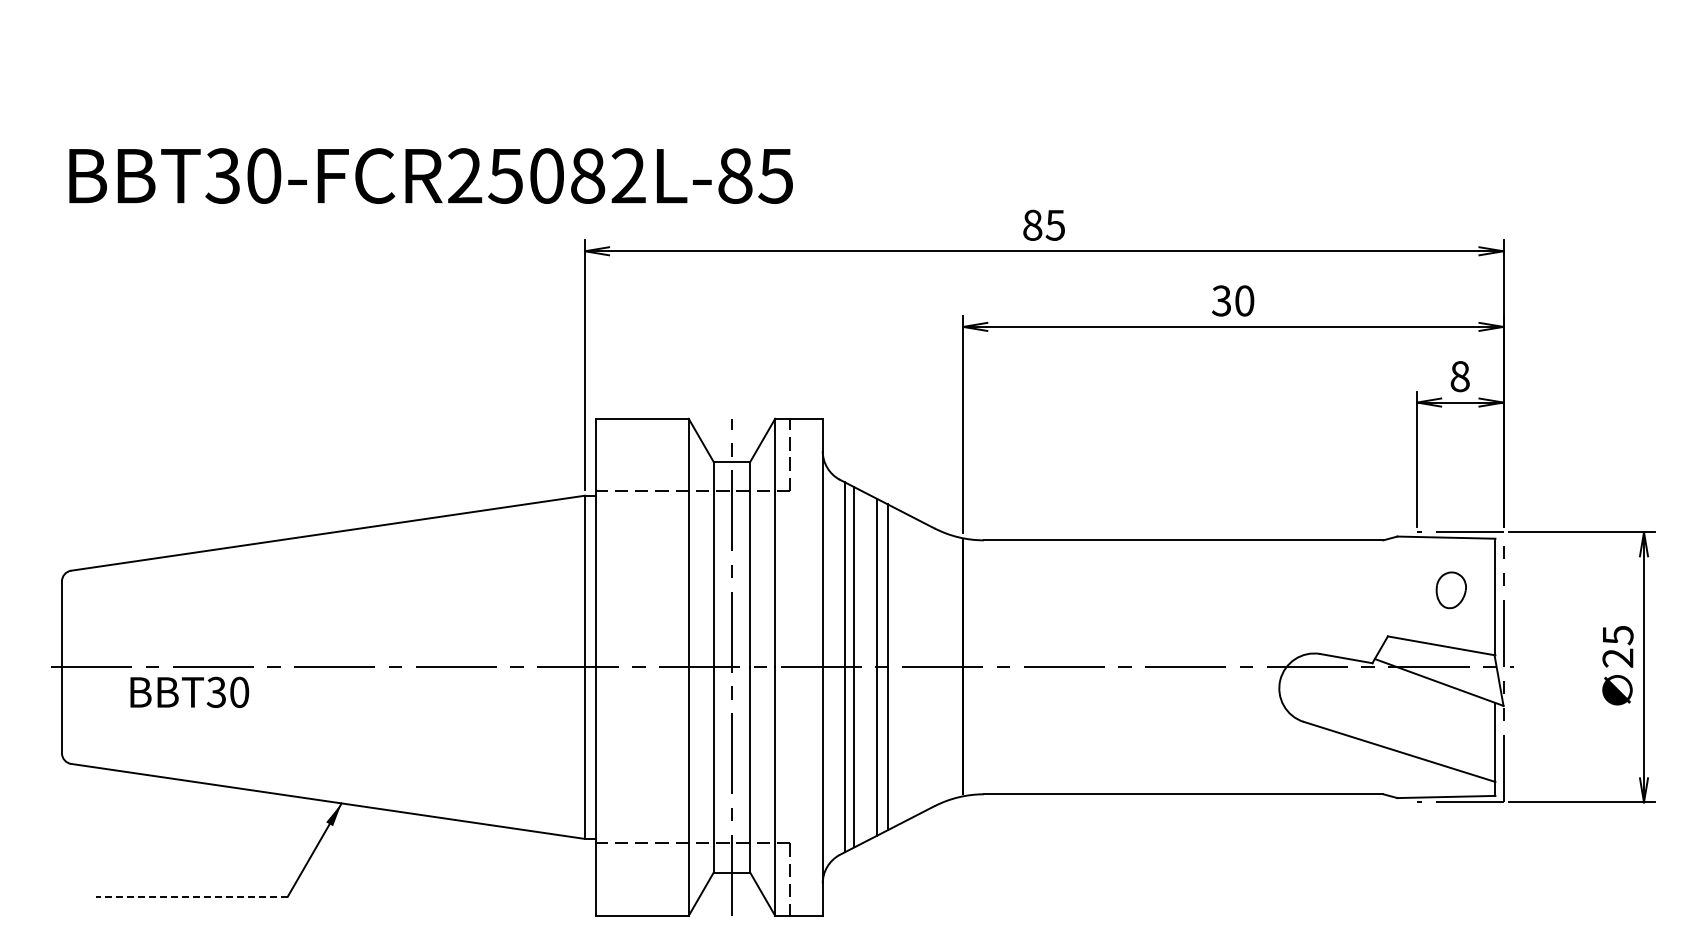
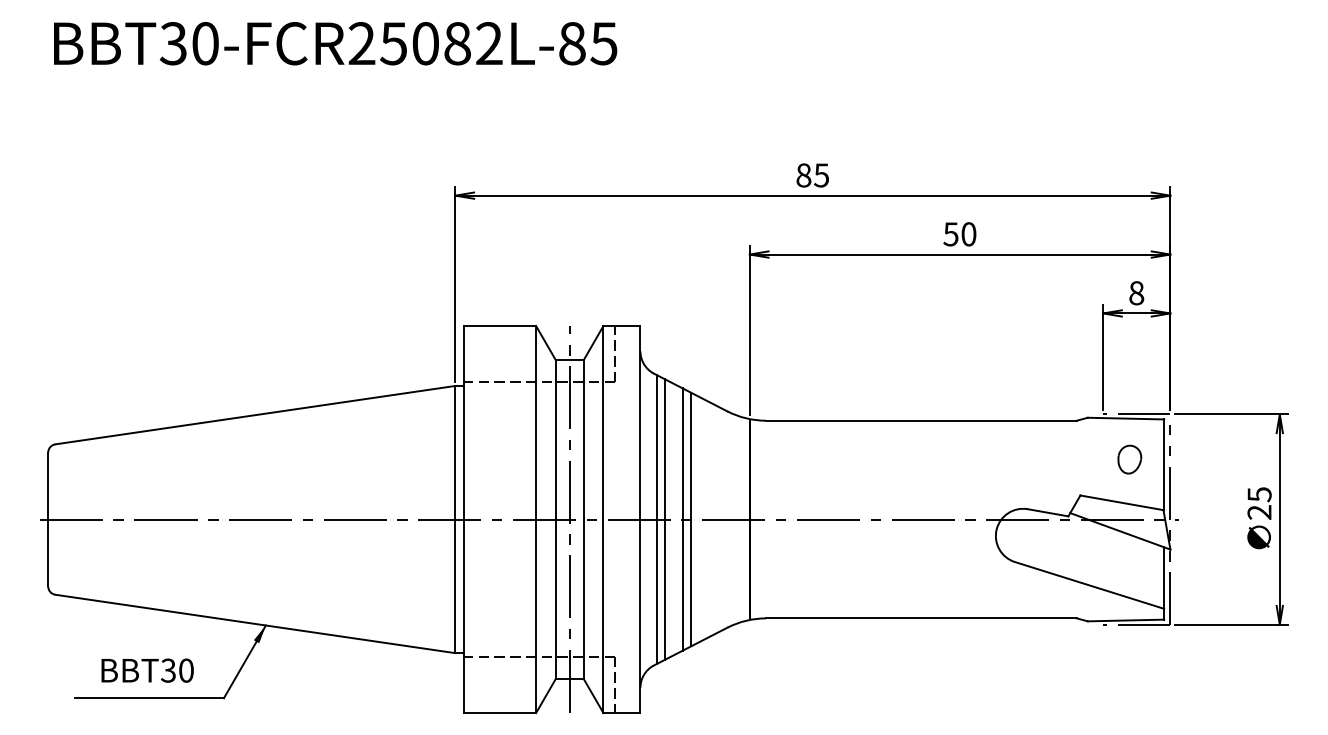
text: (430, 175) -> (335, 43), moved
text: (1221, 300) -> (950, 233), 30 -> 50
text: (189, 691) -> (147, 669), moved
line: (191, 896) -> (149, 697), dashed -> solid

